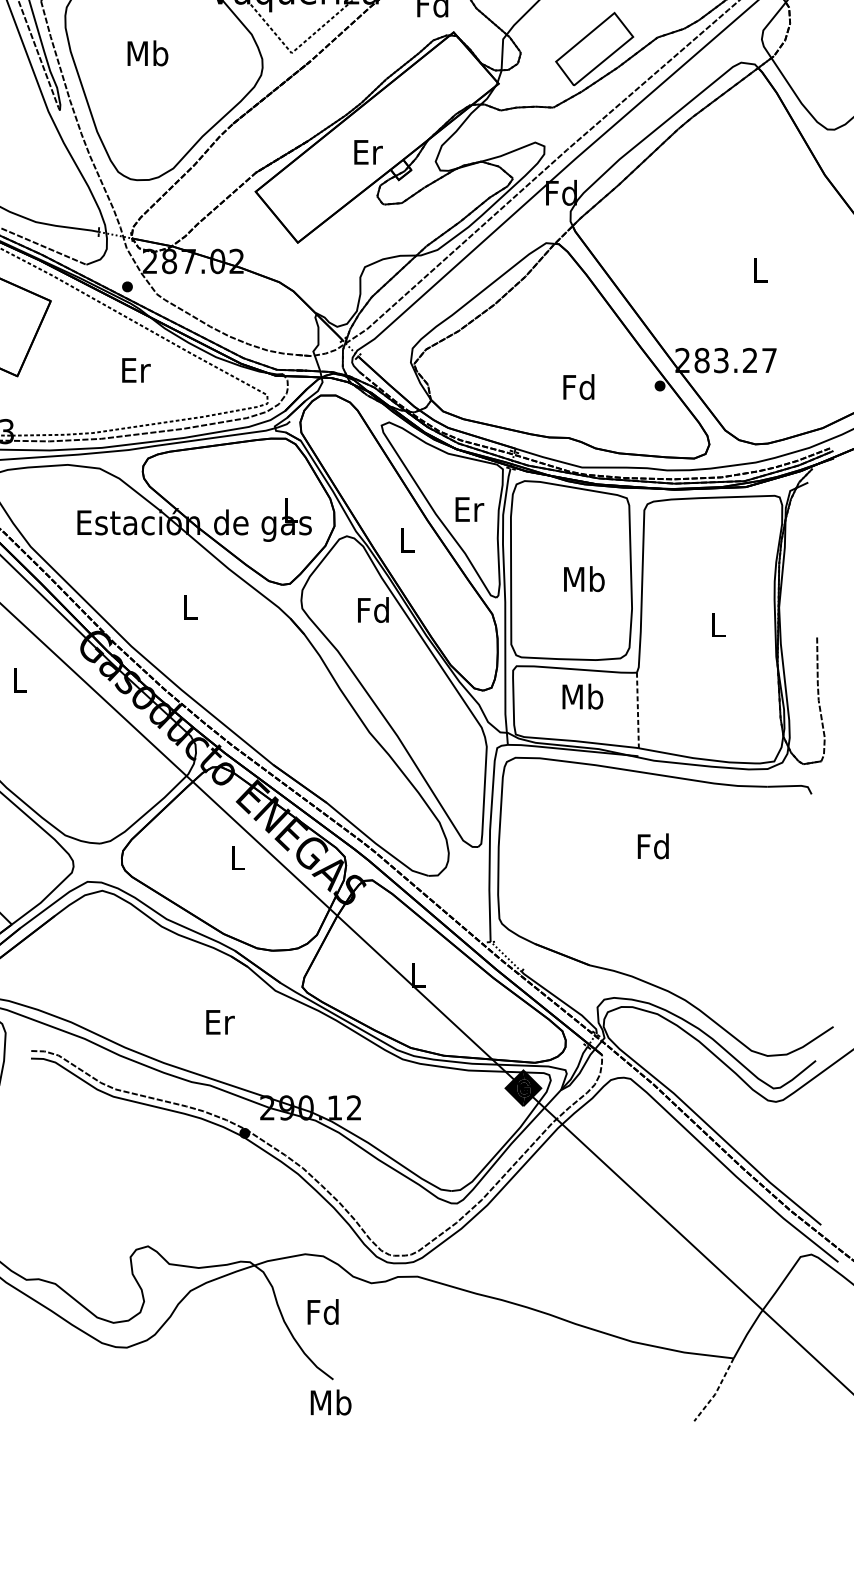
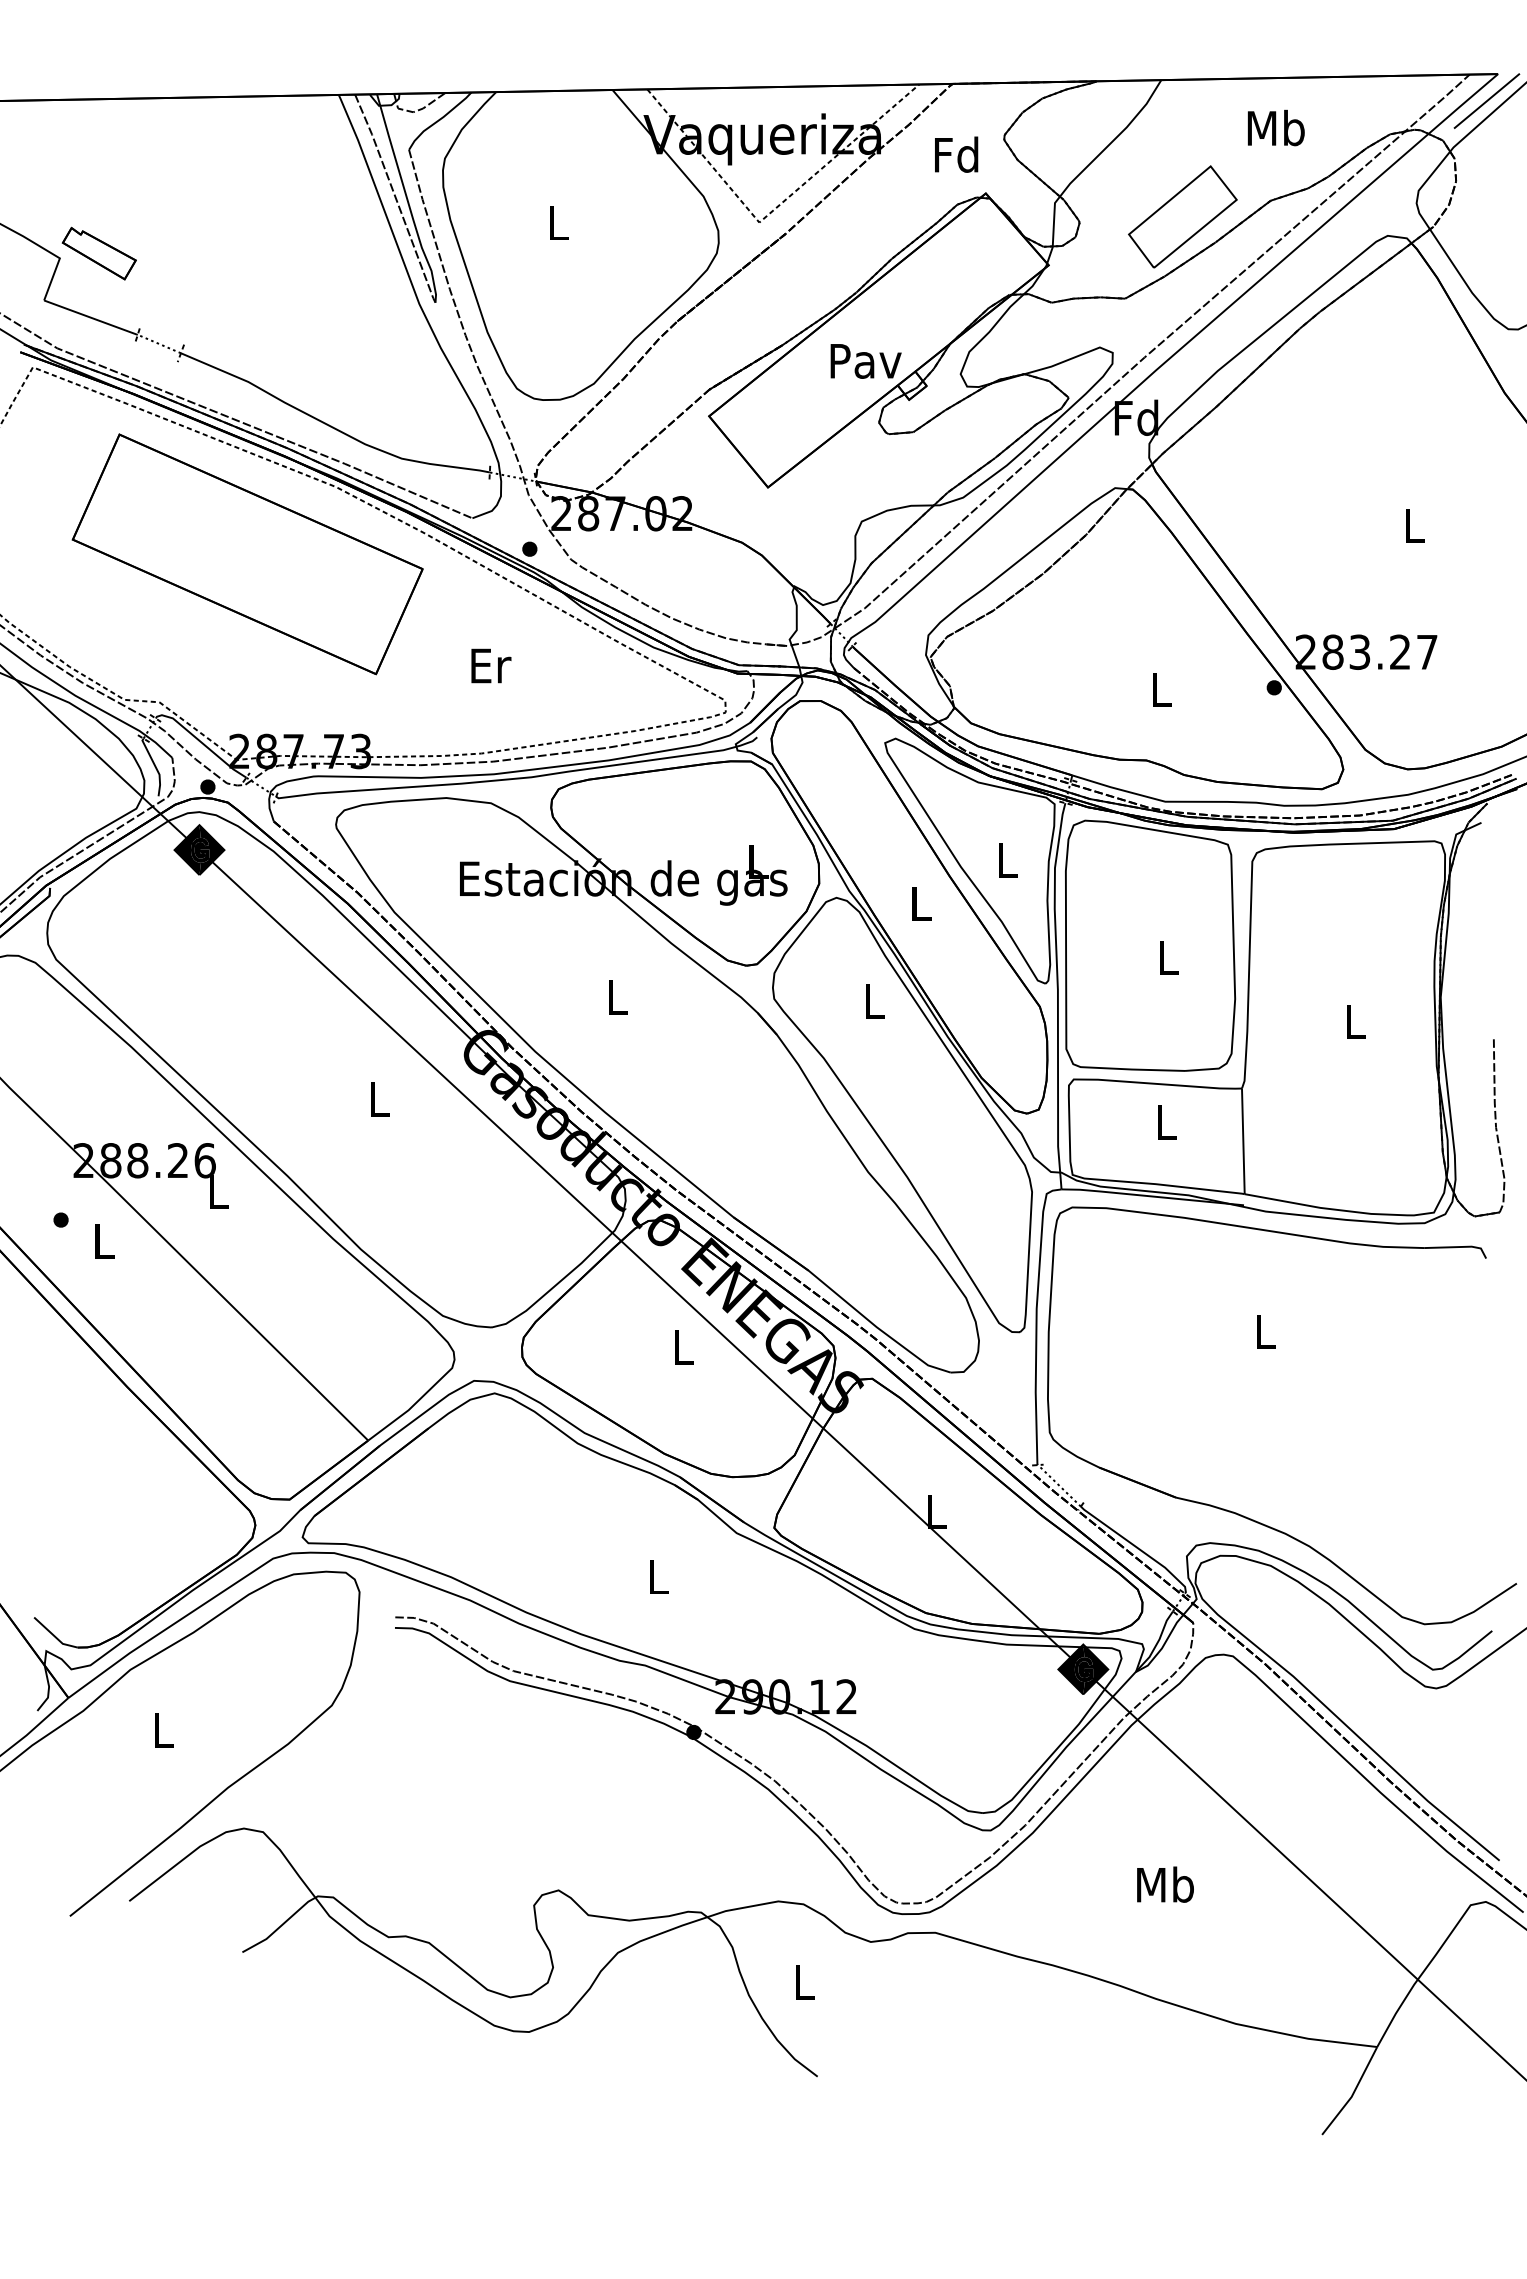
text: (147, 53) -> (558, 222), Mb -> L
text: (367, 152) -> (865, 361), Er -> Pav
text: (136, 370) -> (491, 665), moved
text: (578, 387) -> (1160, 689), Fd -> L
text: (469, 509) -> (1008, 860), Er -> L
text: (584, 578) -> (1168, 957), Mb -> L
text: (373, 609) -> (873, 1000), Fd -> L
text: (582, 696) -> (1166, 1121), Mb -> L
line: (638, 710) -> (1243, 1141), dashed -> solid
text: (653, 846) -> (1264, 1331), Fd -> L
text: (220, 1022) -> (659, 1577), Er -> L
text: (322, 1312) -> (802, 1982), Fd -> L
line: (716, 1392) -> (1352, 2094), dashed -> solid
text: (331, 1402) -> (1165, 1884), moved

